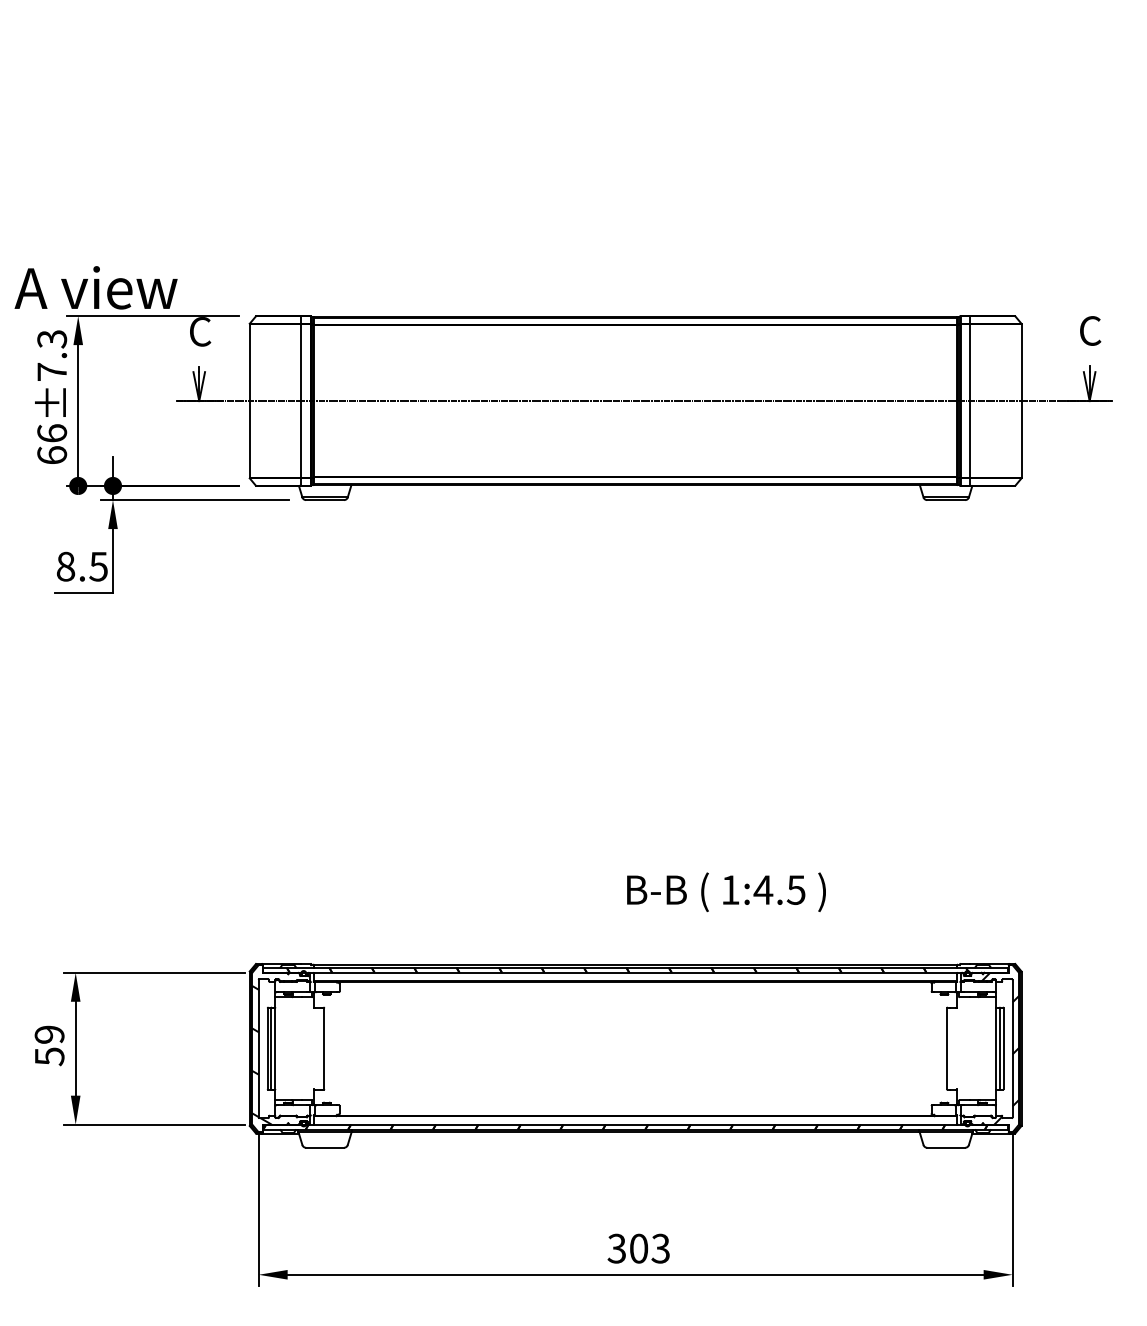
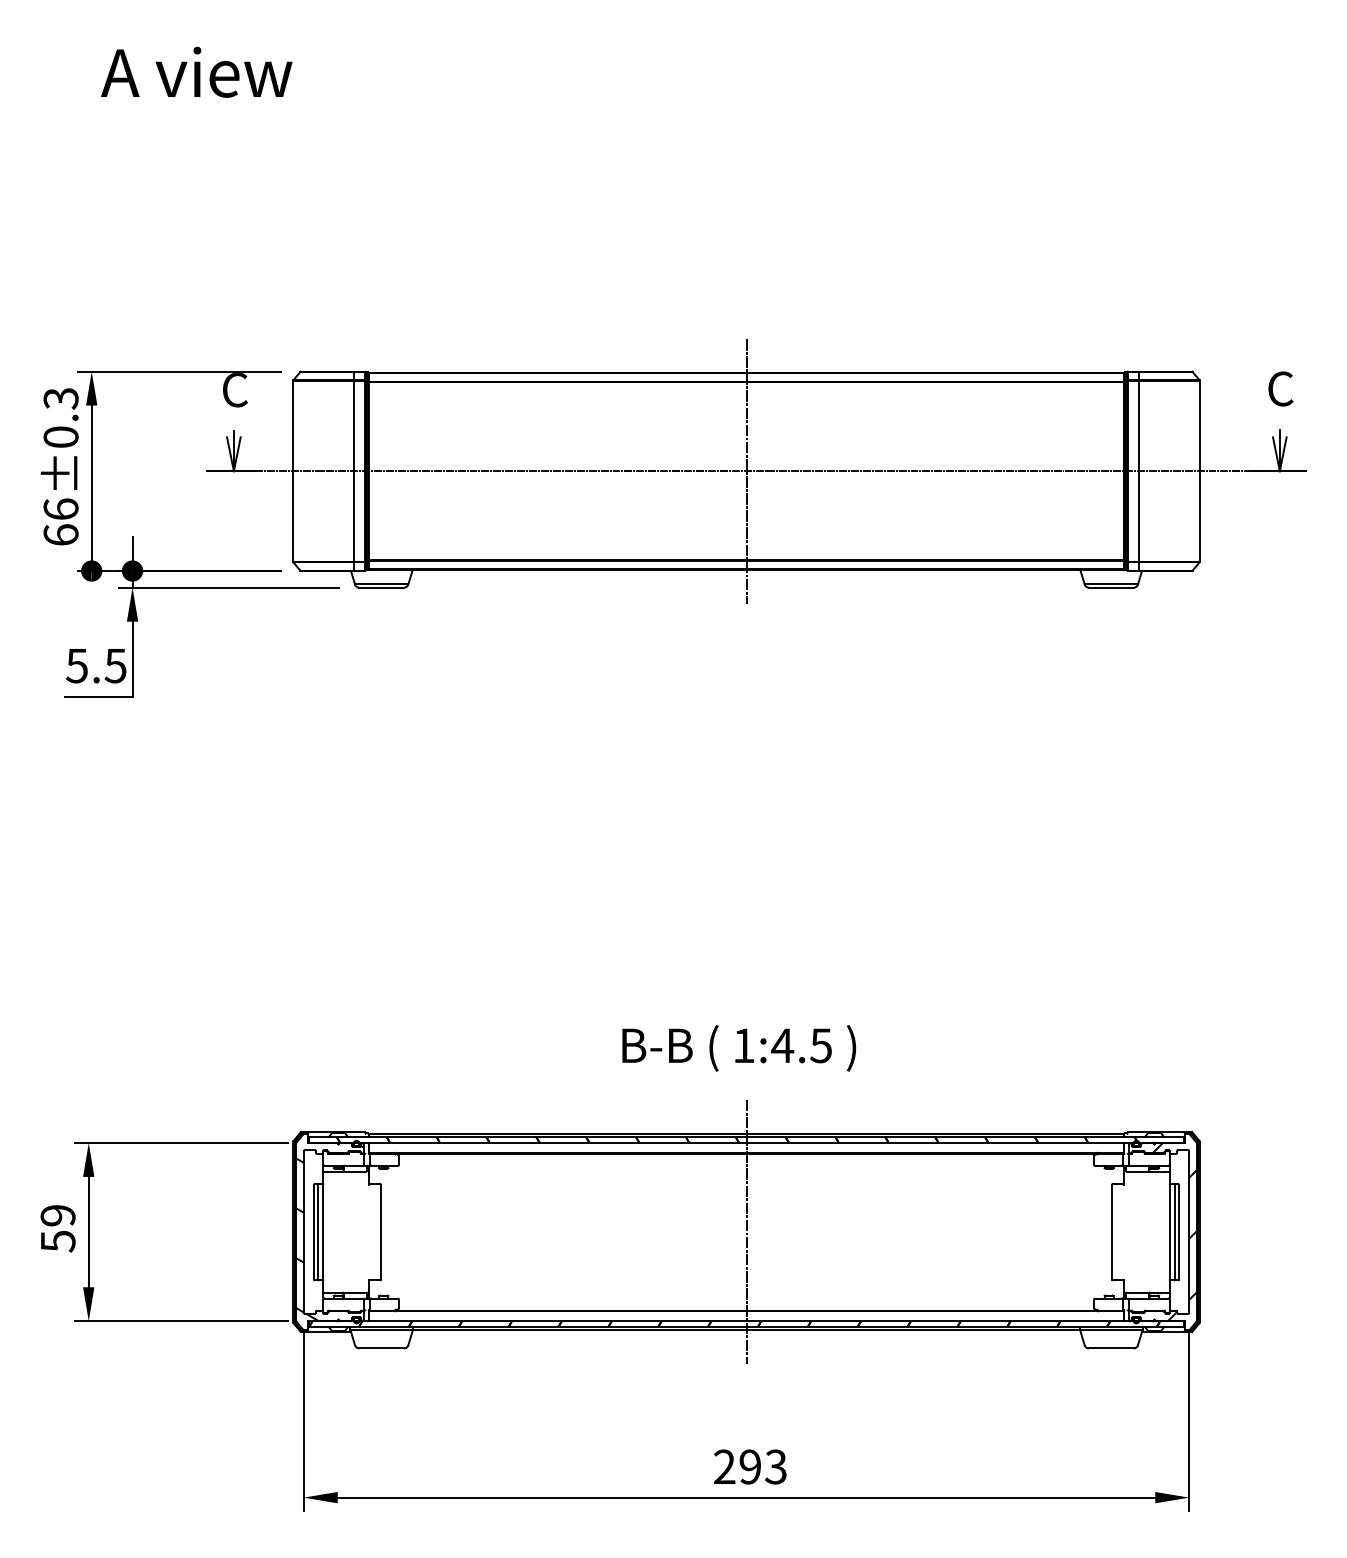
text: (95, 287) -> (196, 71), moved
text: (51, 371) -> (60, 436), 66±7.3 -> 66±0.3
line: (635, 401) -> (746, 471), added
text: (65, 566) -> (76, 665), 8.5 -> 5.5
text: (726, 892) -> (739, 1048), moved
line: (635, 1048) -> (746, 1231), added
text: (627, 1248) -> (737, 1466), 303 -> 293

